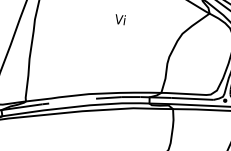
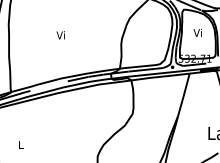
text: (119, 19) -> (60, 35), moved

